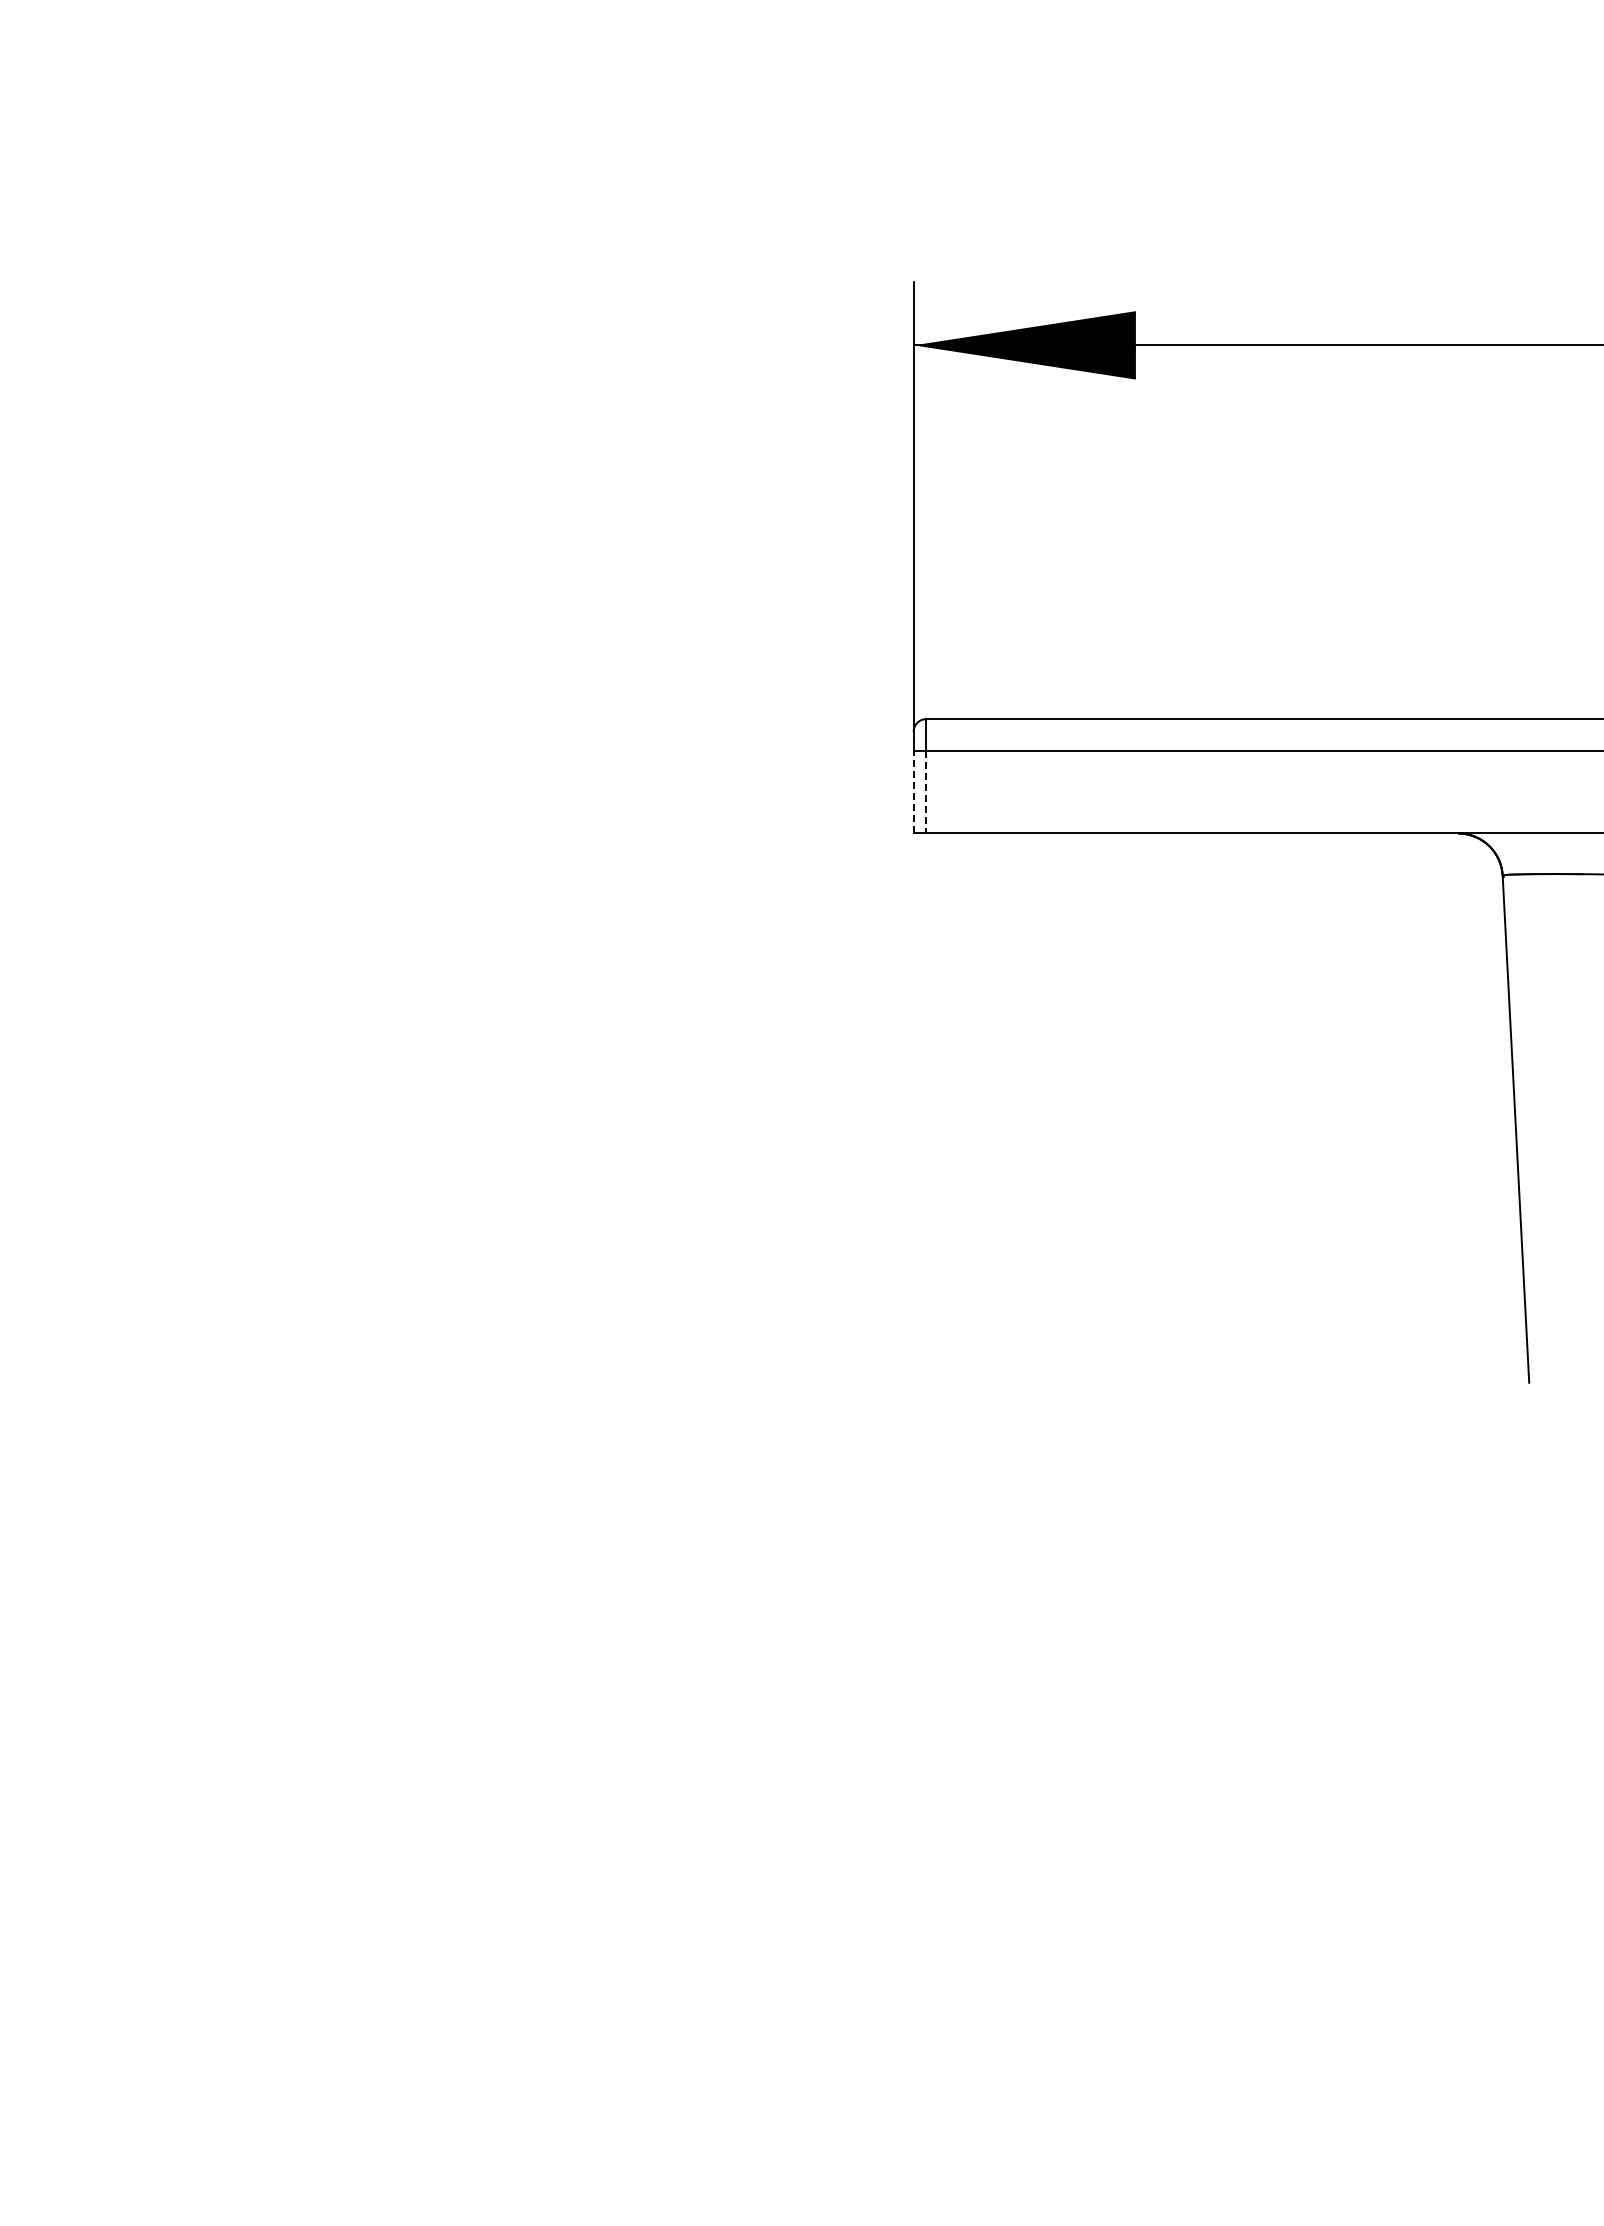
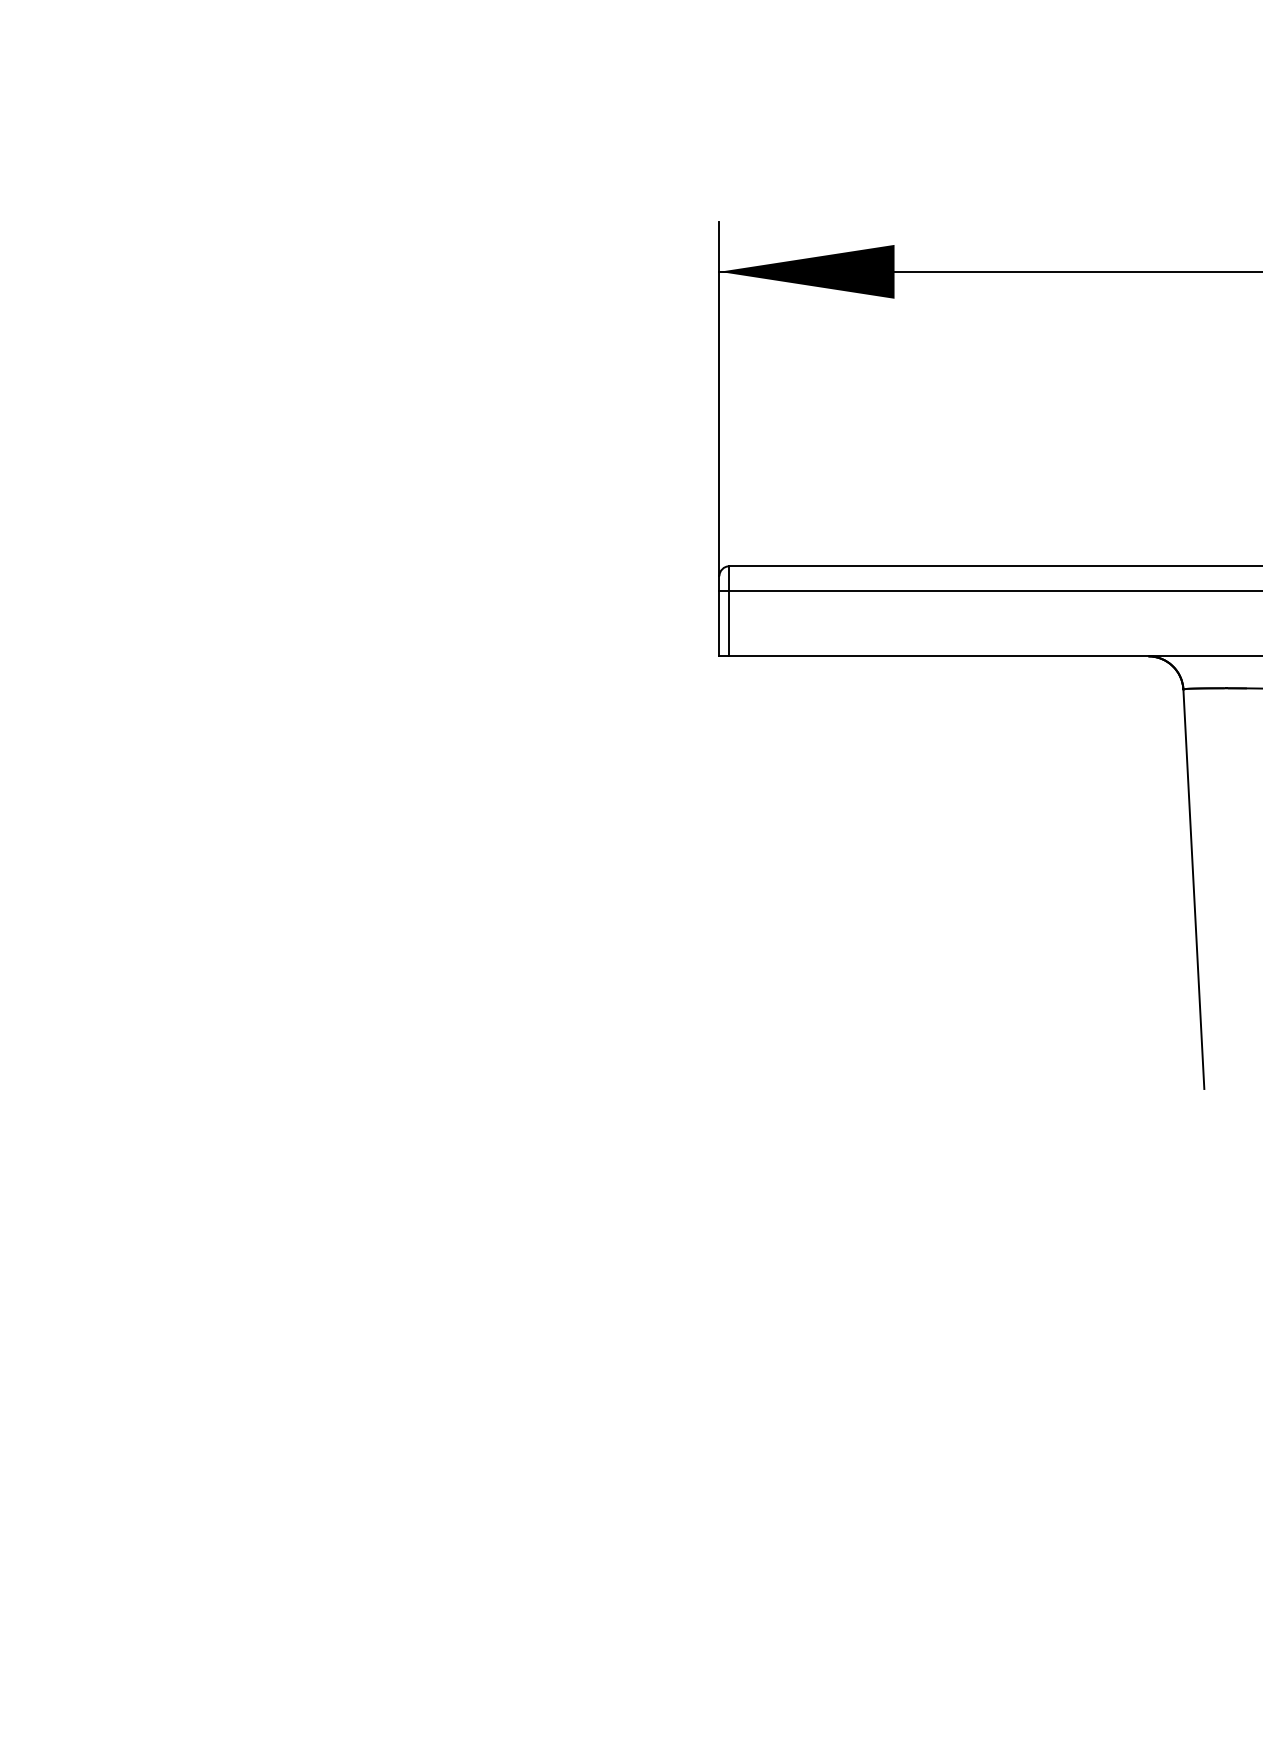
line: (913, 791) -> (719, 623), dashed -> solid
line: (926, 792) -> (729, 624), dashed -> solid

